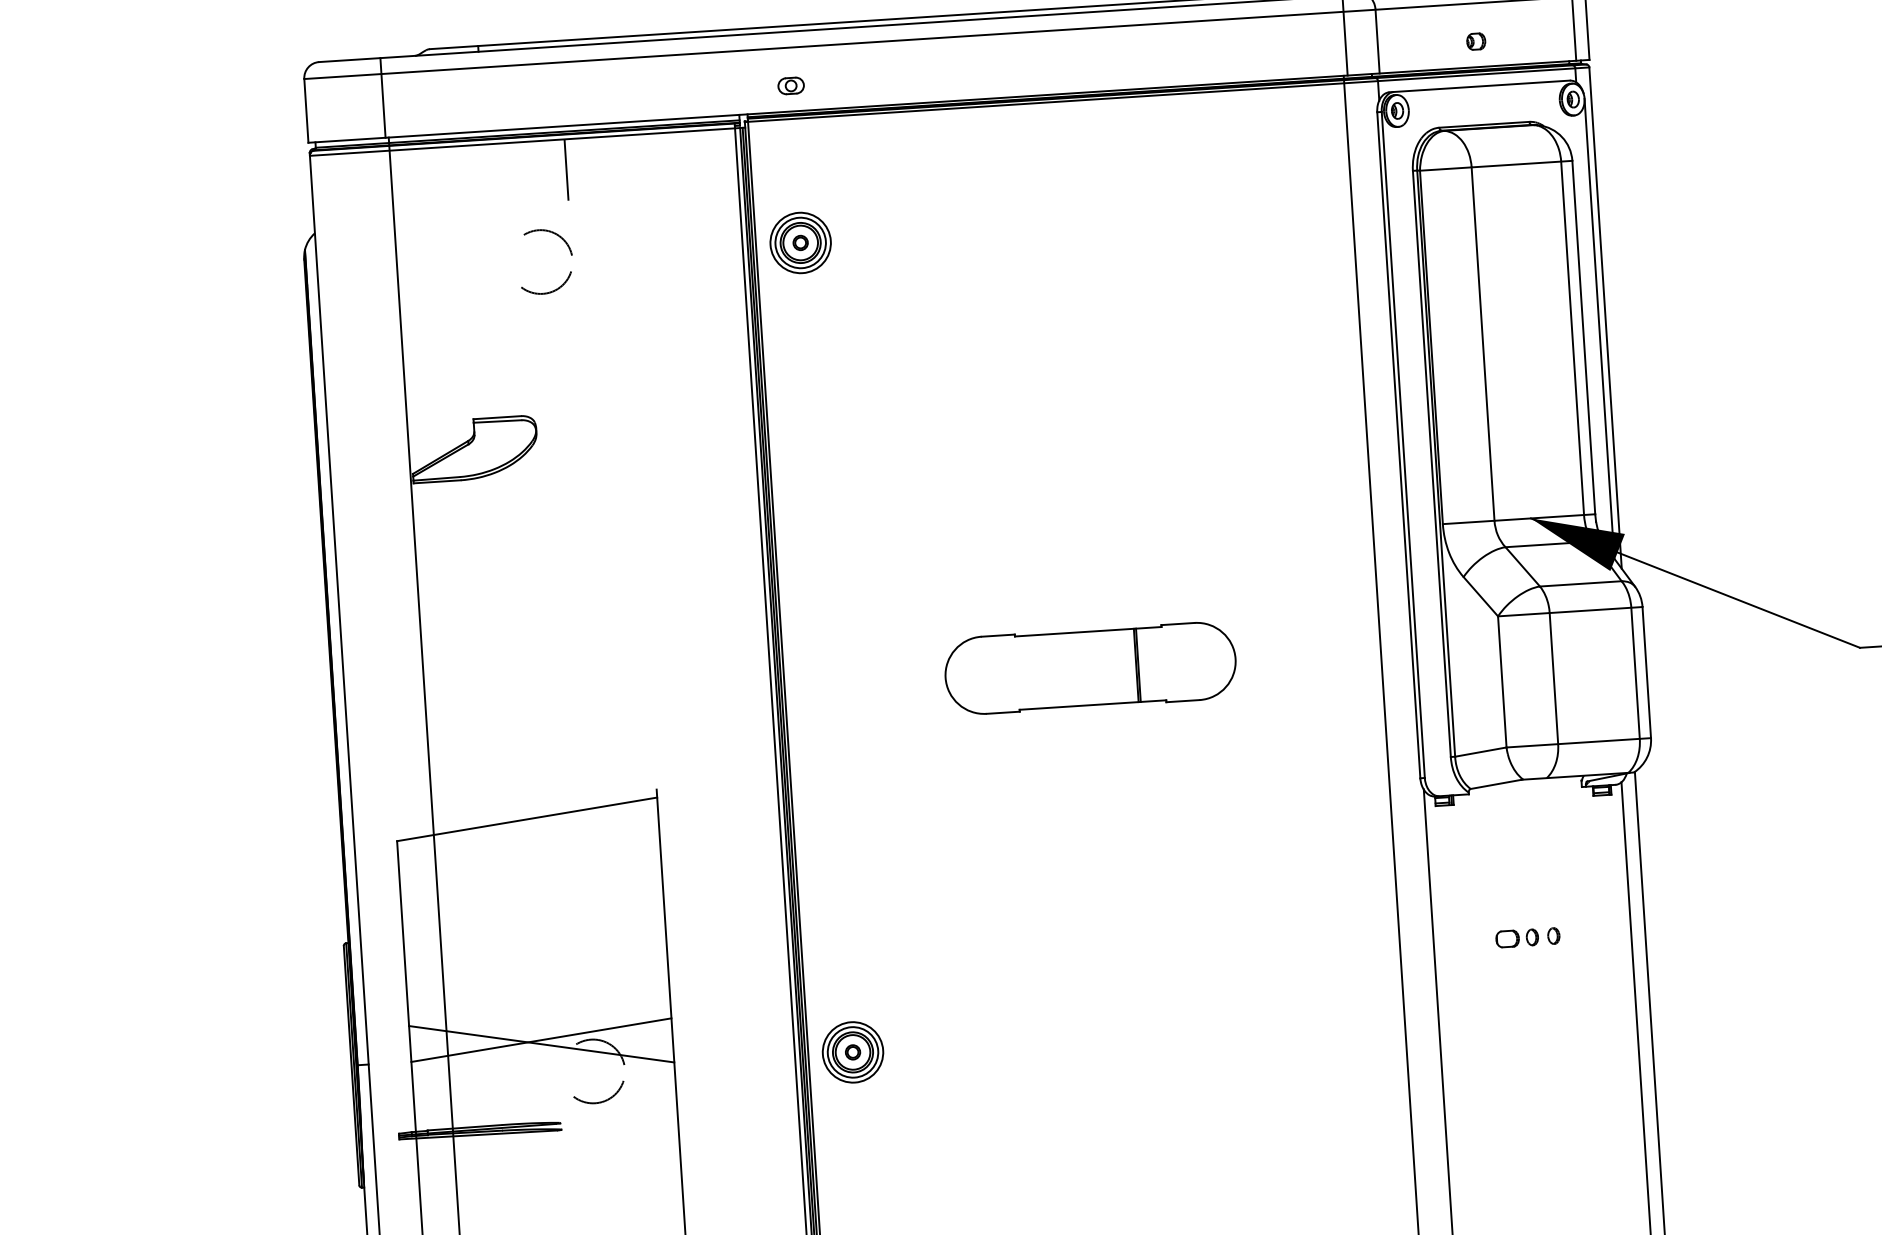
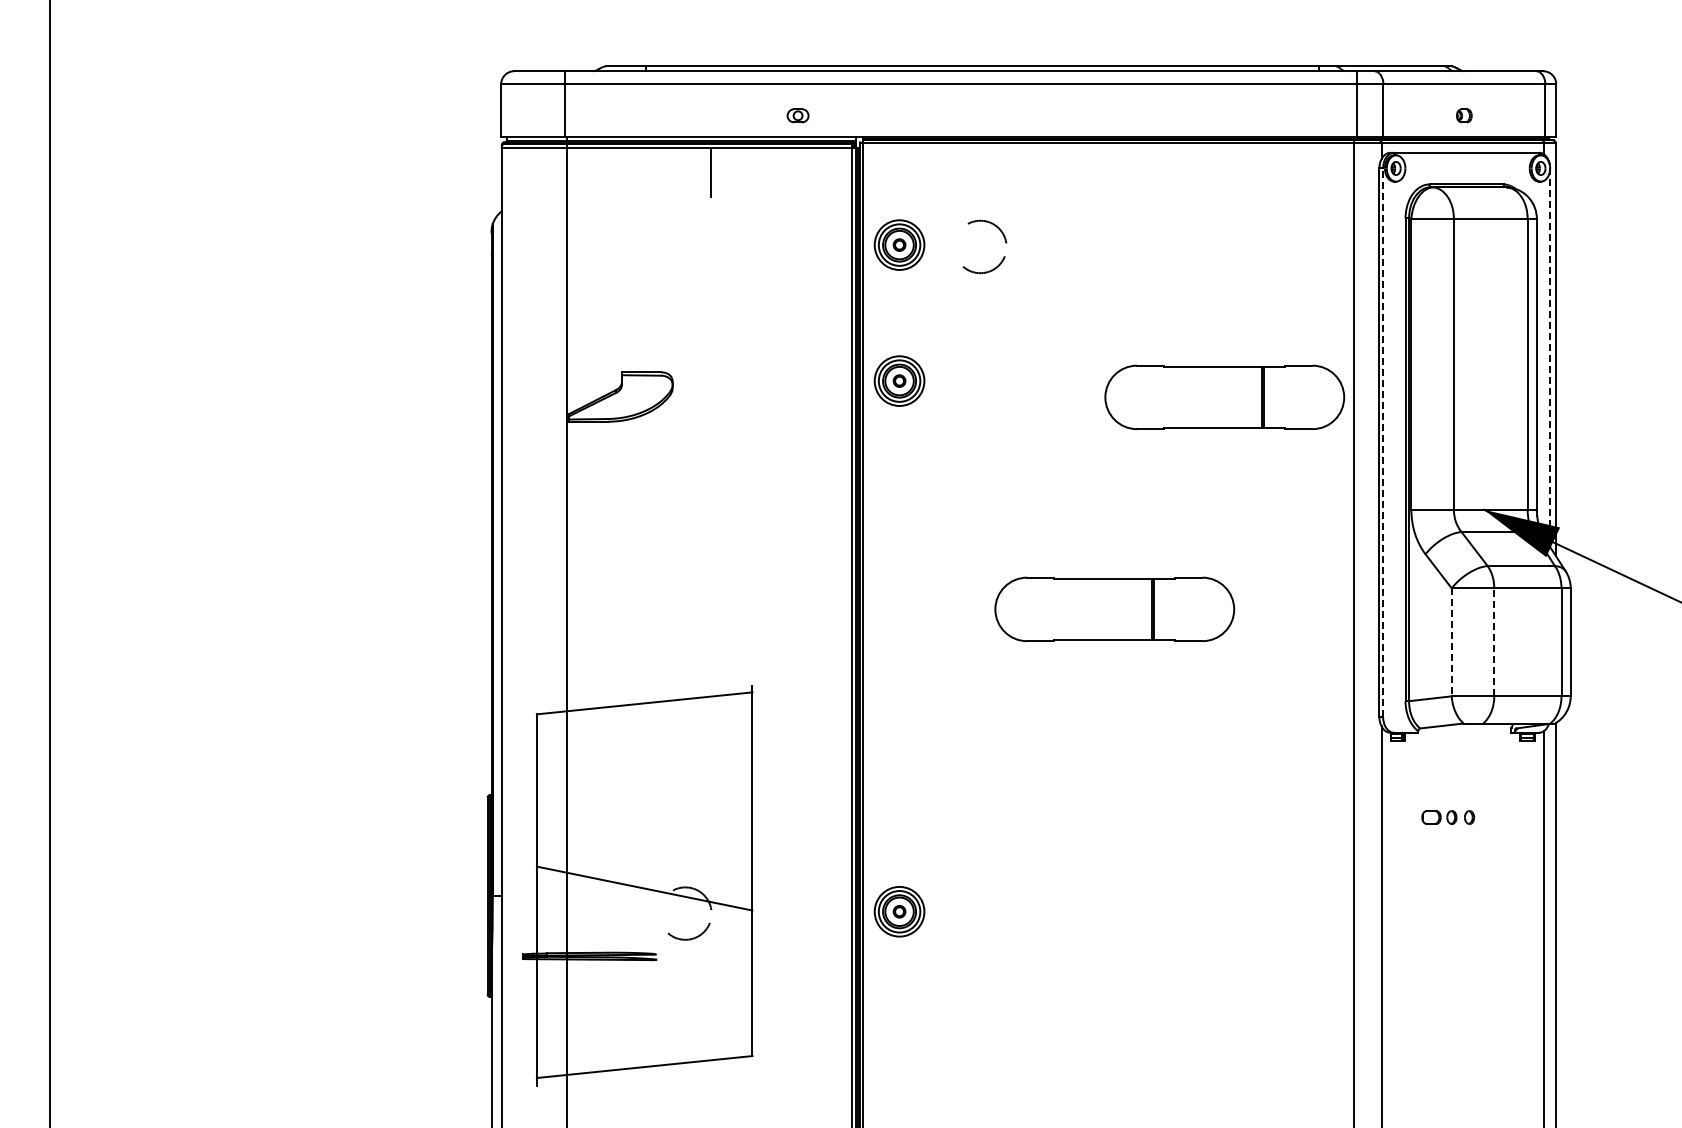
part: (790, 85) -> (797, 115), moved
arc: (569, 252) -> (1004, 240), moved
line: (1599, 329) -> (1550, 358), solid -> dashed
part: (1207, 402) -> (1224, 397), added
part: (811, 407) -> (899, 380), added
line: (1403, 444) -> (1383, 442), solid -> dashed
line: (1554, 678) -> (1494, 642), solid -> dashed
line: (1502, 682) -> (1451, 642), solid -> dashed
part: (1528, 937) -> (1448, 817), moved
line: (541, 1040) -> (644, 885), removed

